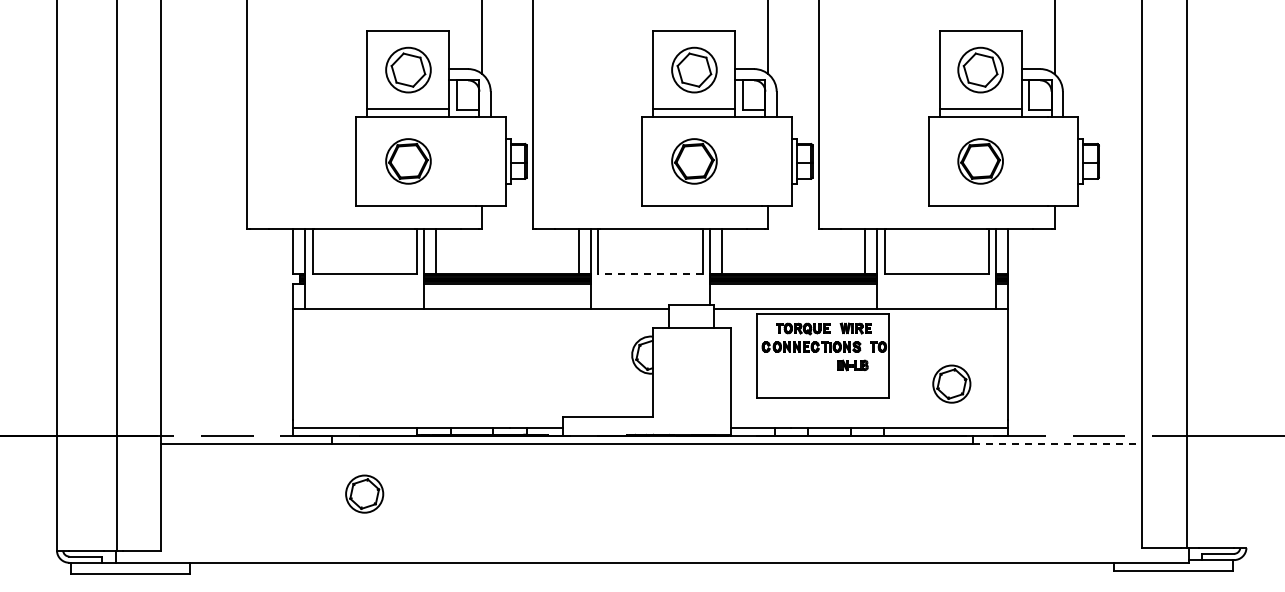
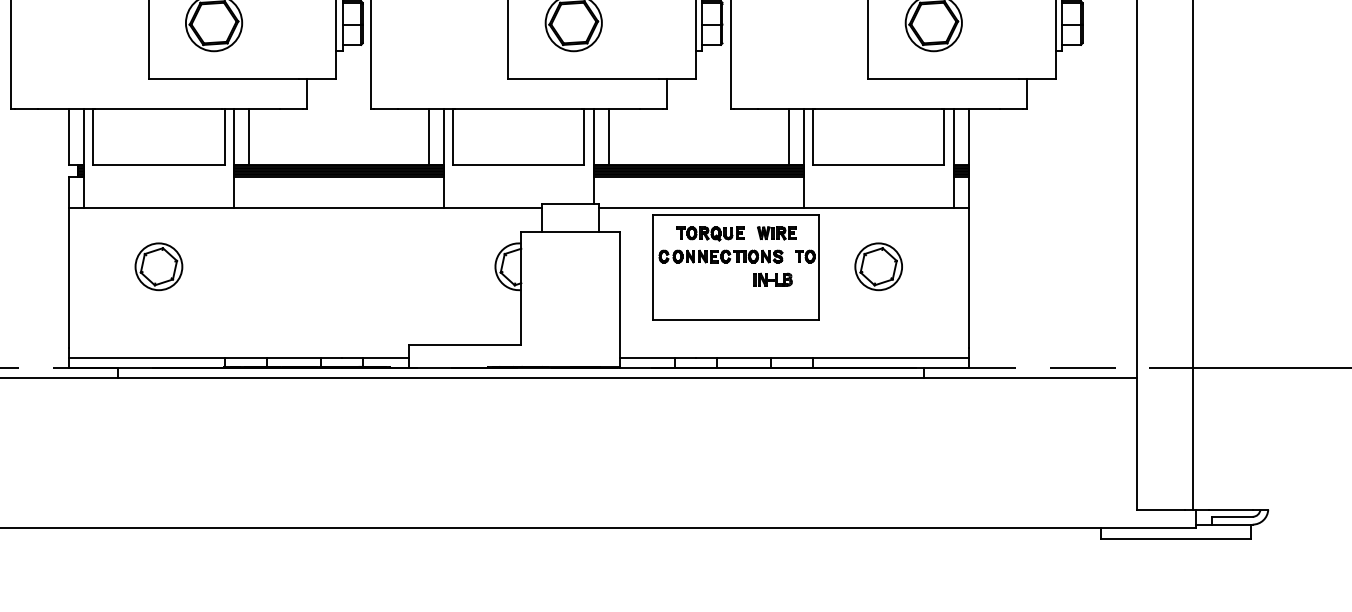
line: (650, 274) -> (518, 165), dashed -> solid
part: (951, 383) -> (878, 265), moved
line: (1057, 443) -> (1030, 377), dashed -> solid
part: (364, 493) -> (158, 265), moved

